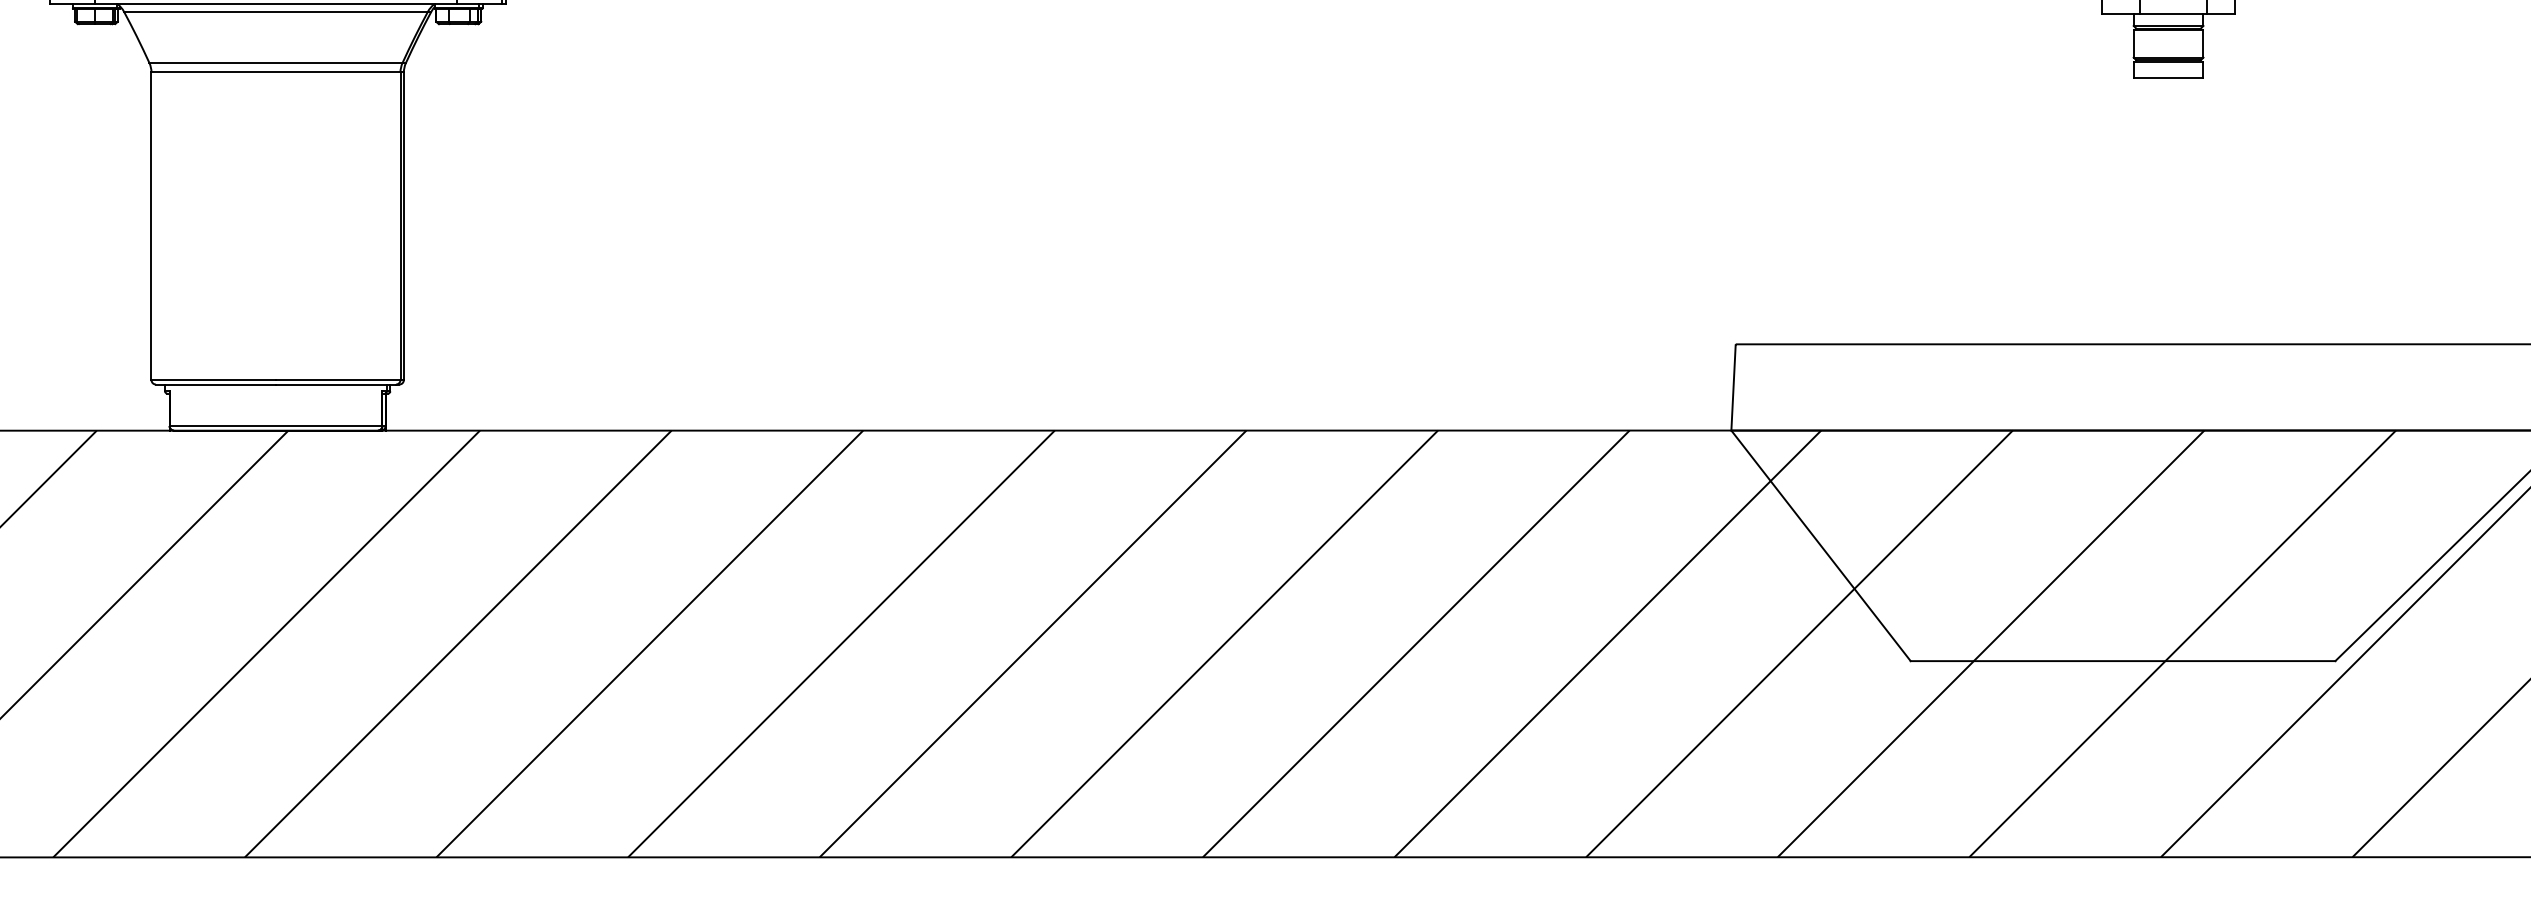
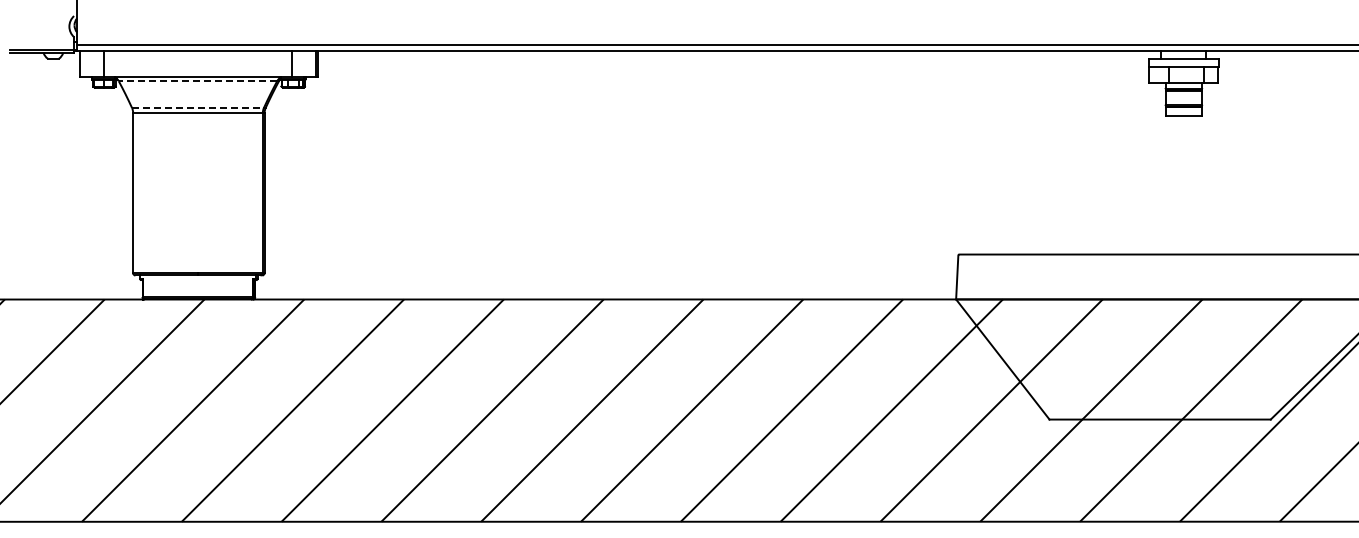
line: (275, 12) -> (197, 81), solid -> dashed
line: (276, 63) -> (198, 108), solid -> dashed

